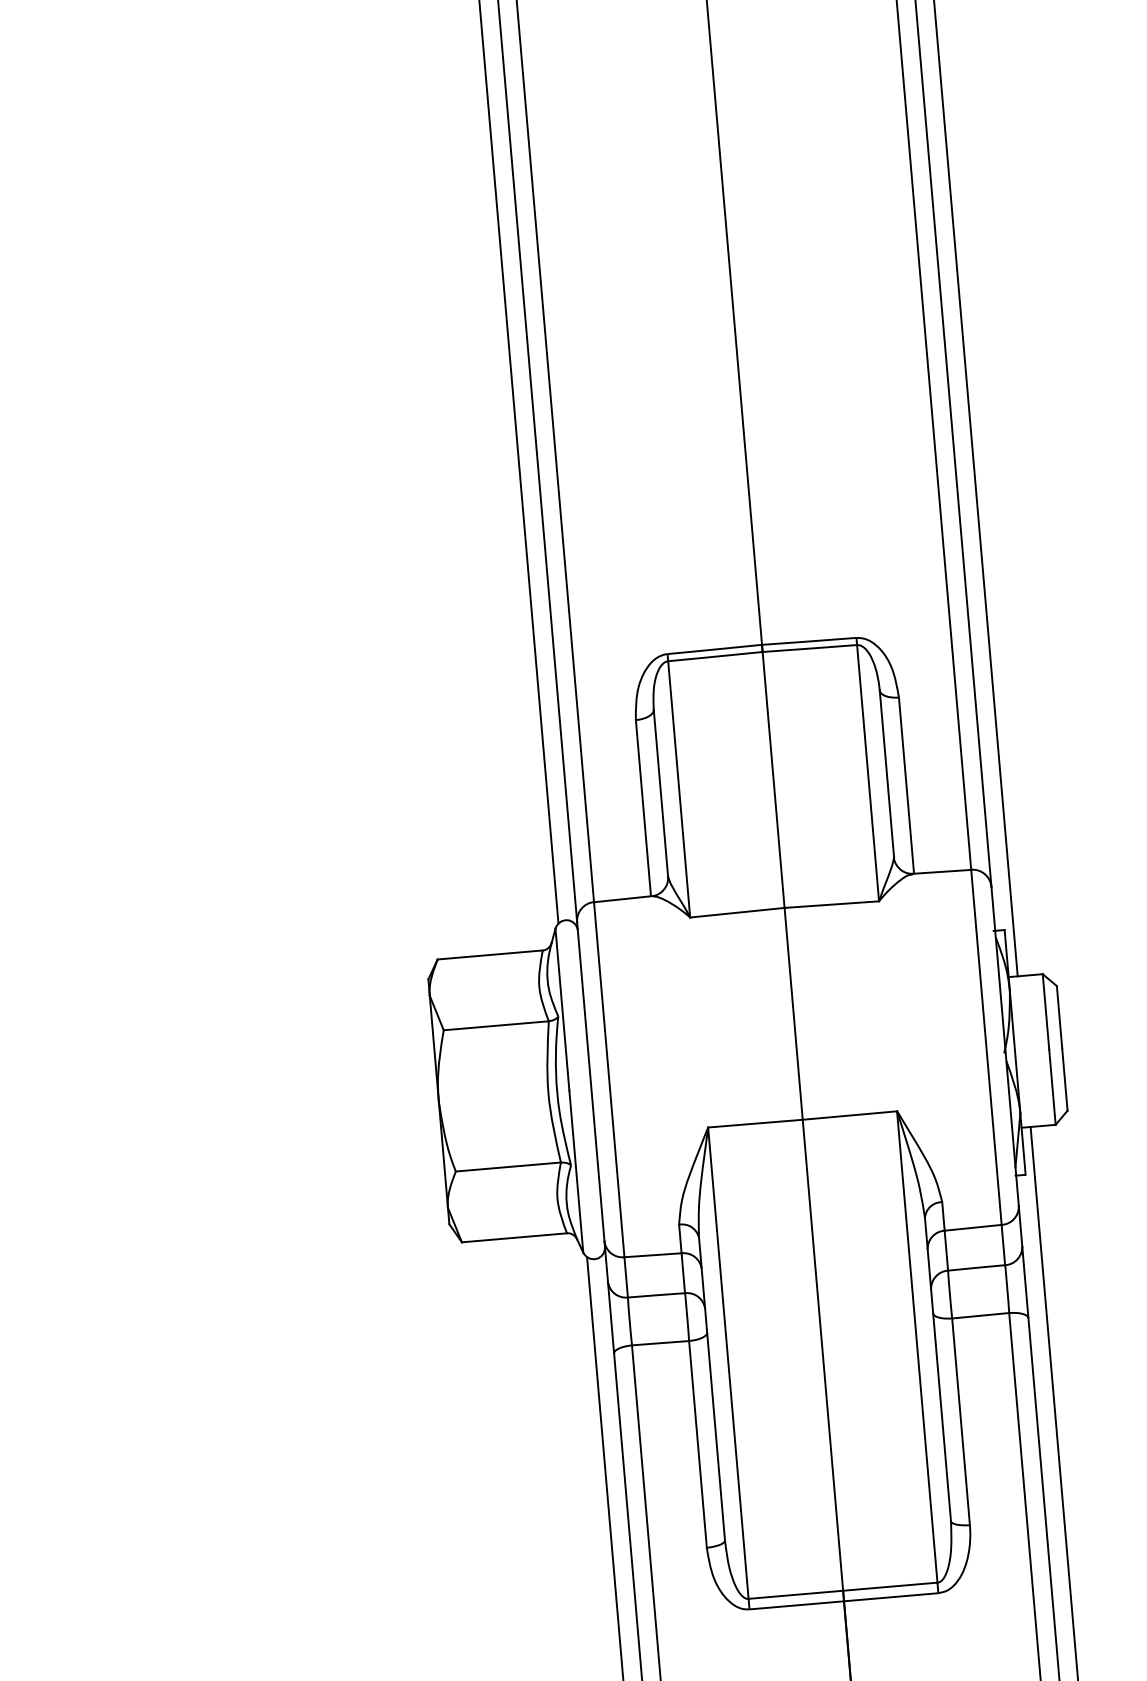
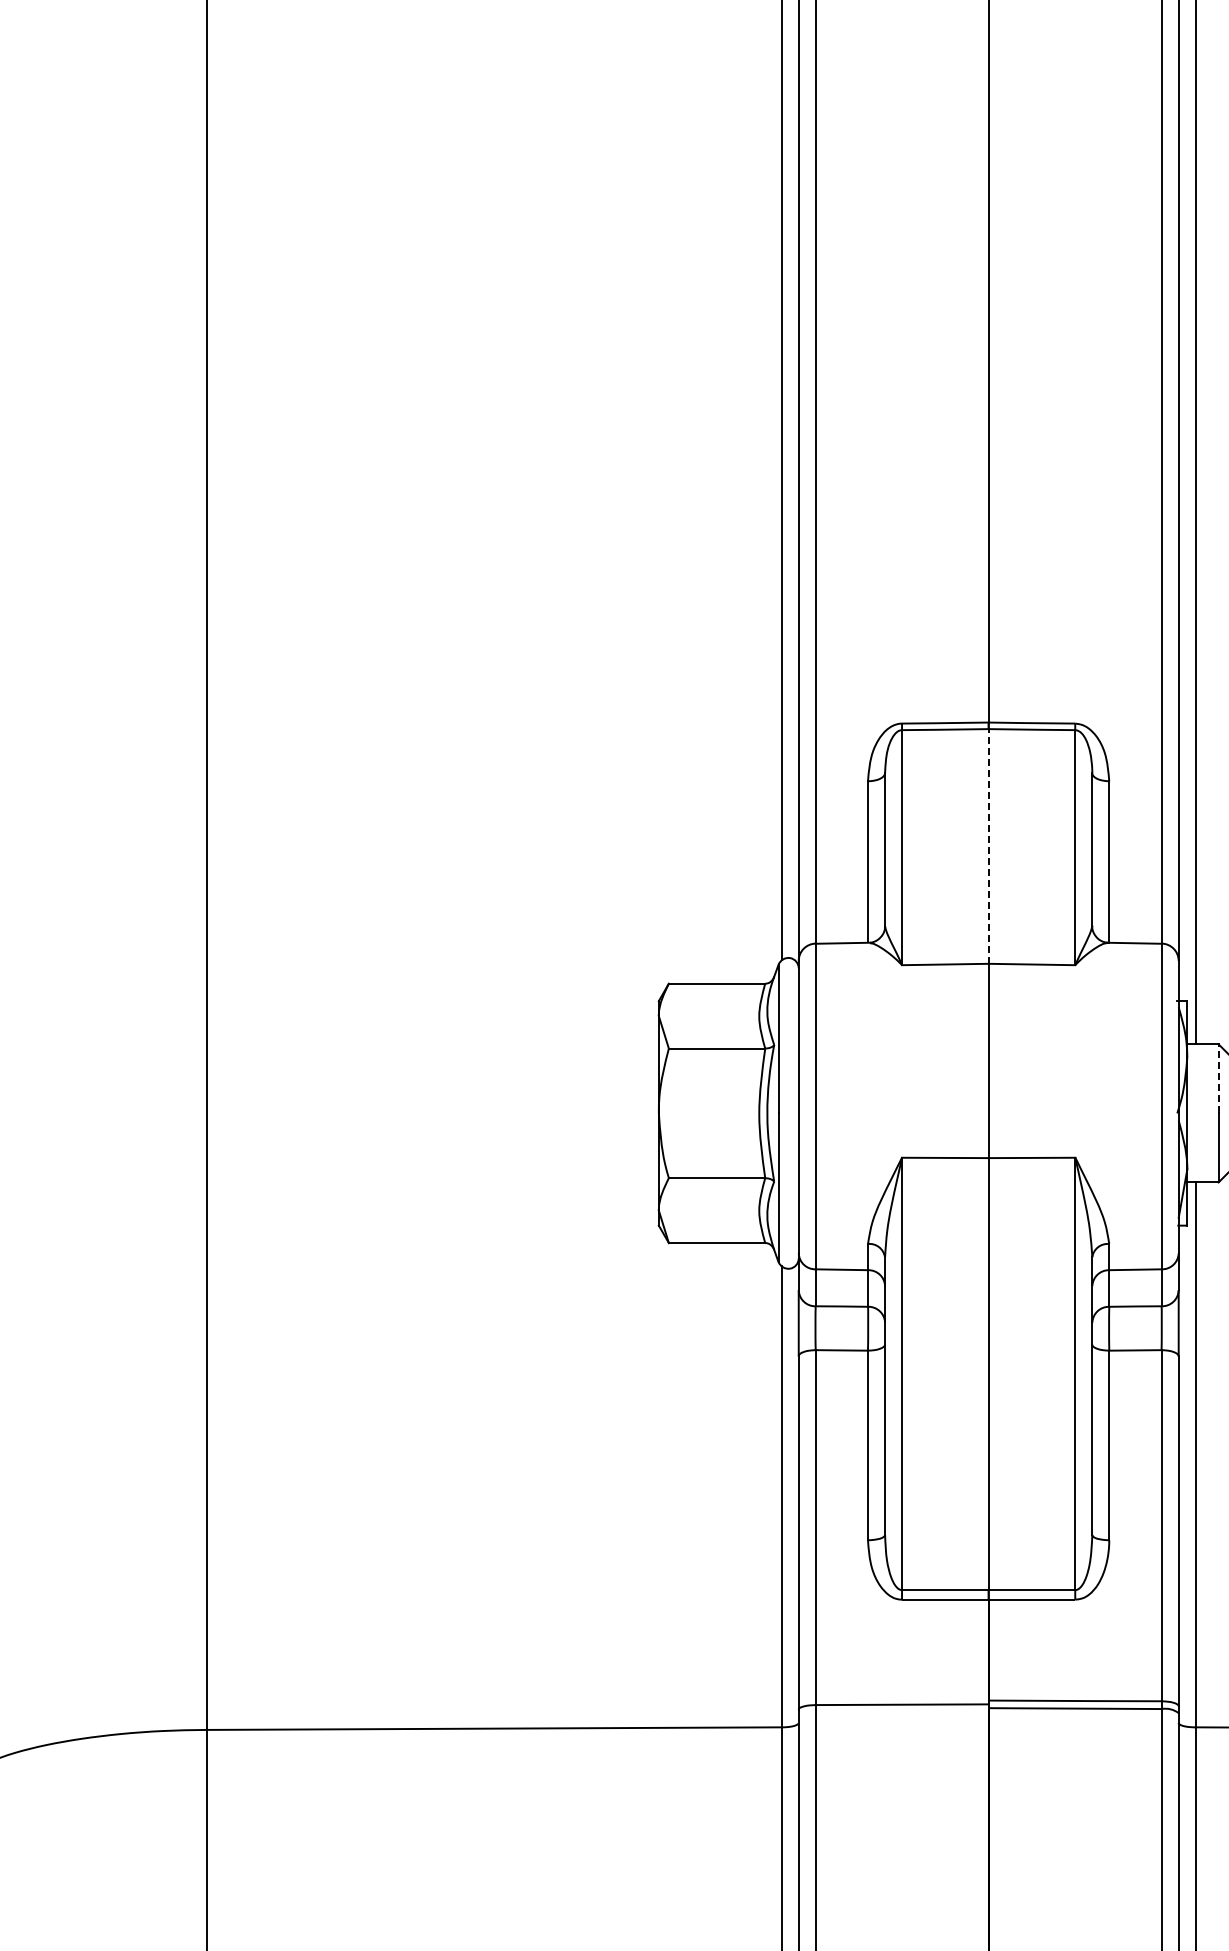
line: (773, 778) -> (988, 845), solid -> dashed
line: (1045, 1011) -> (1218, 1078), solid -> dashed

